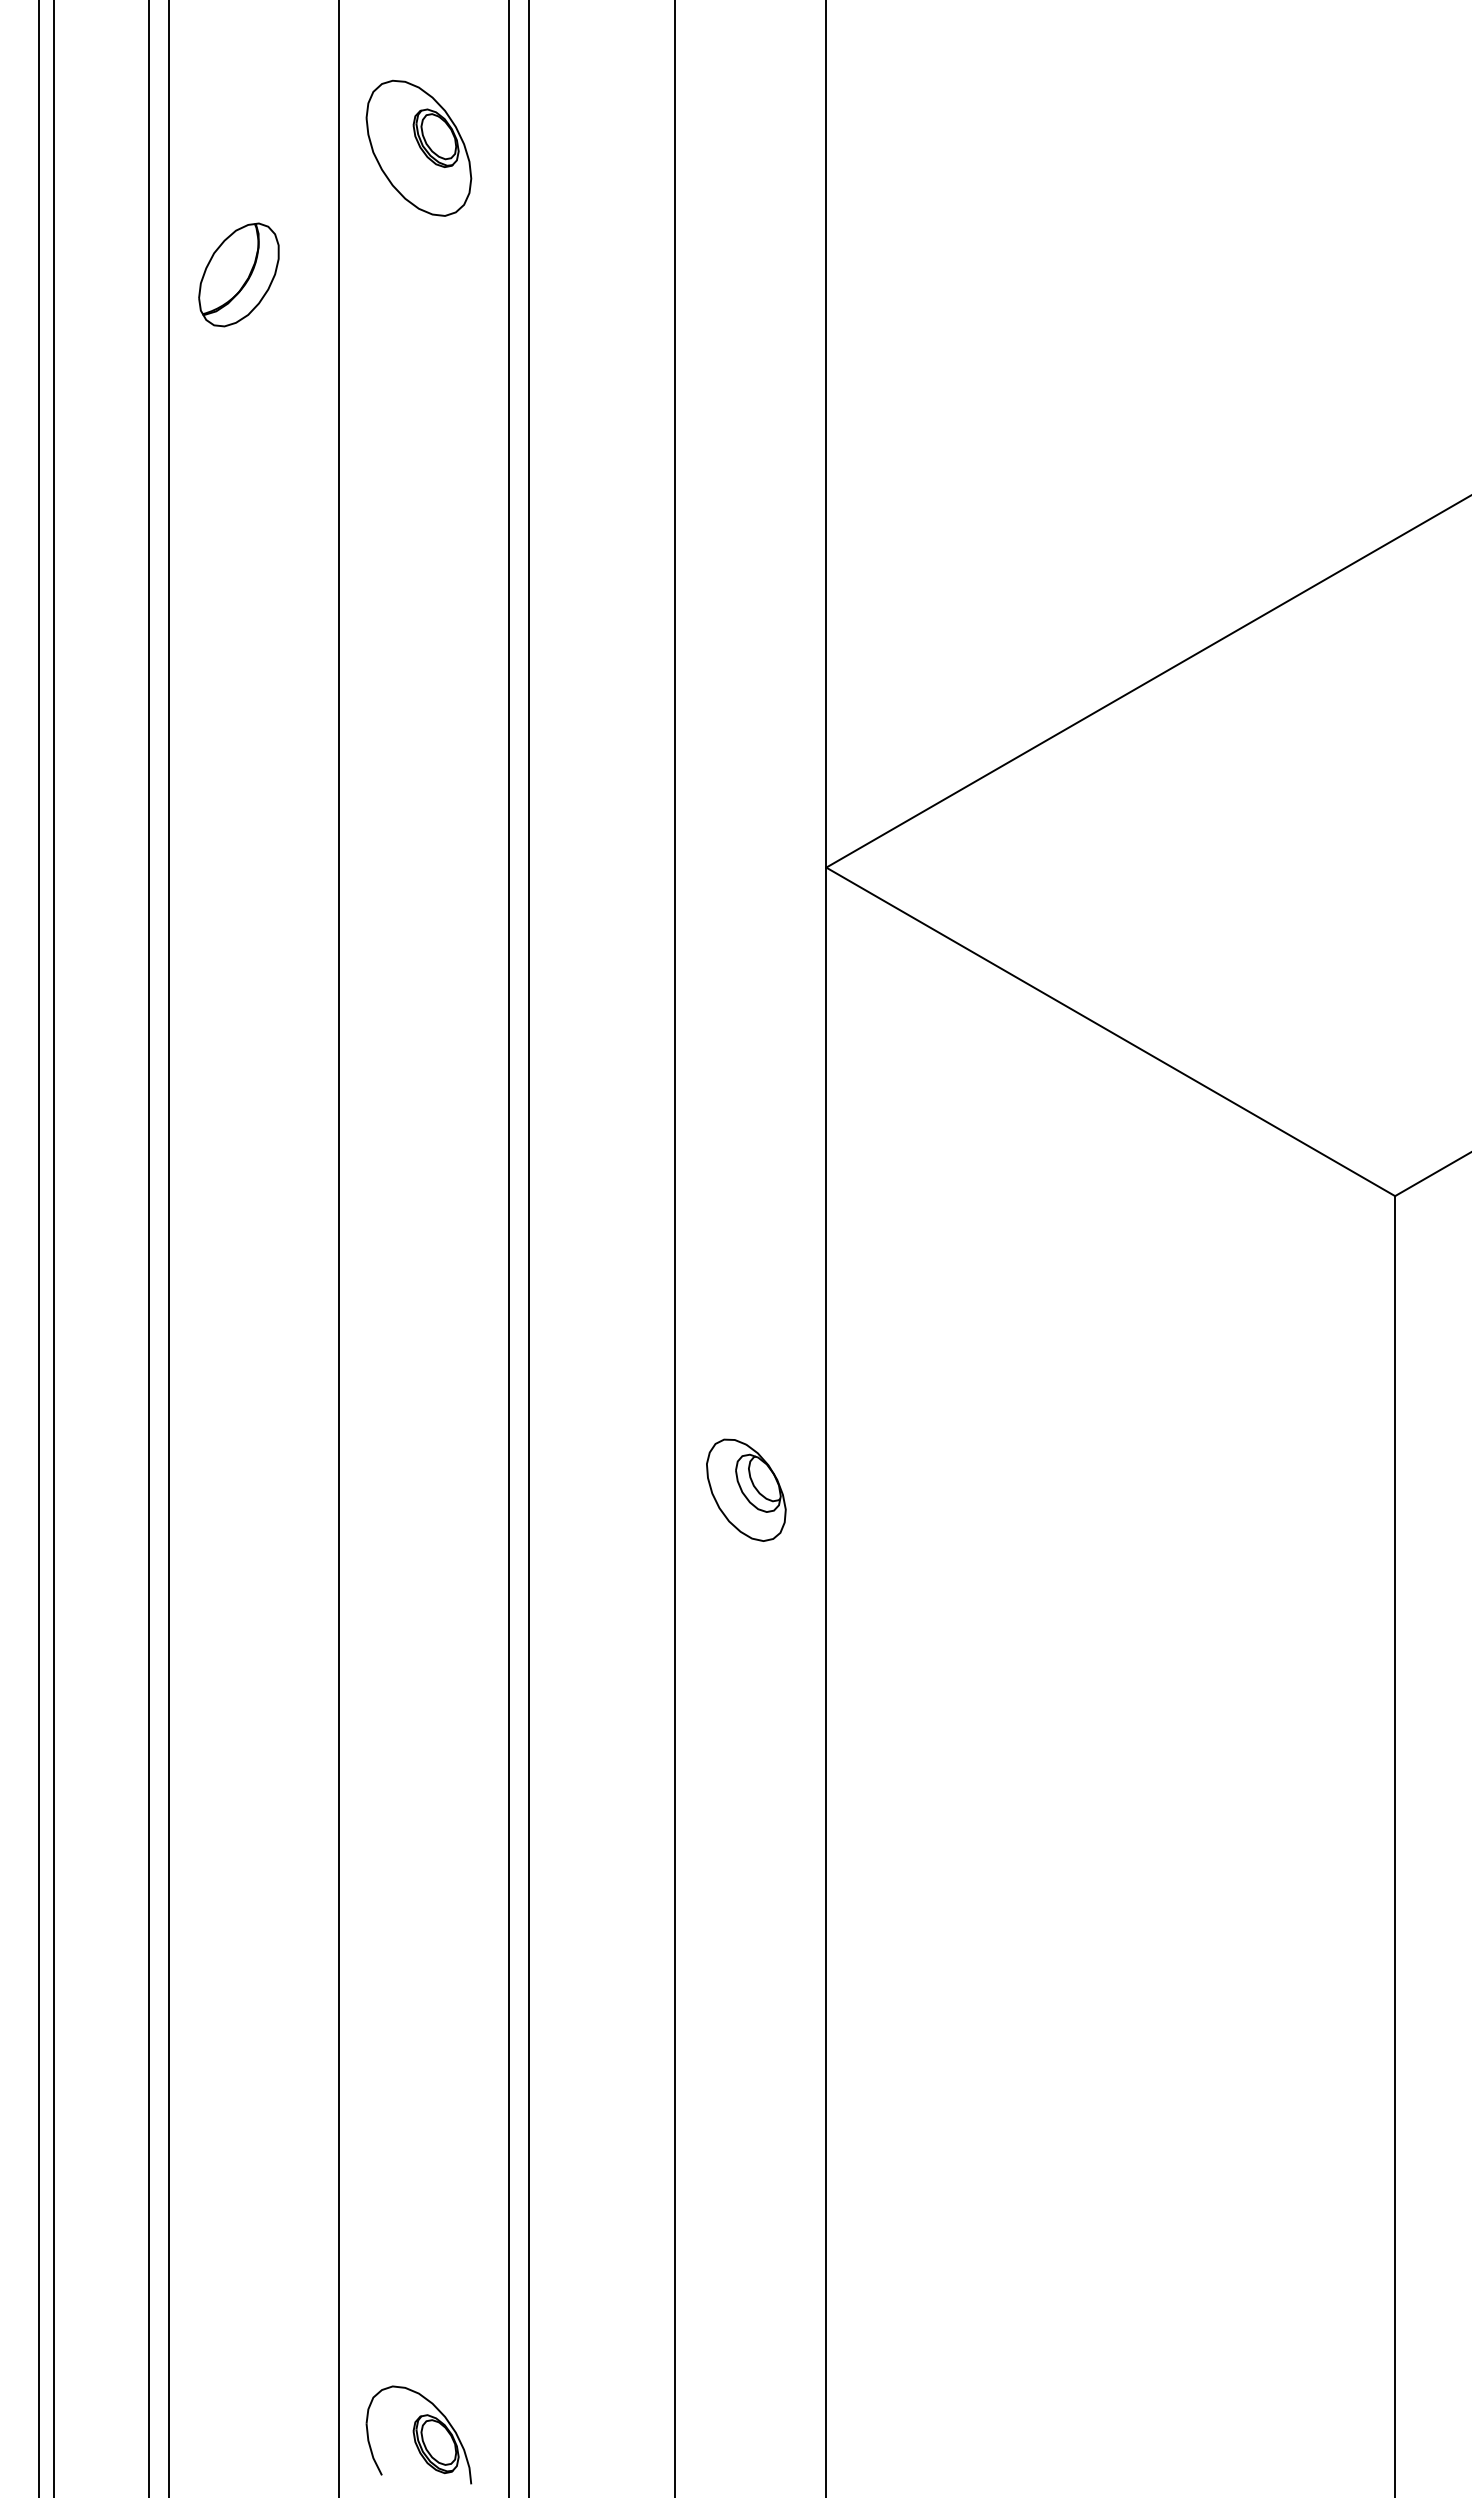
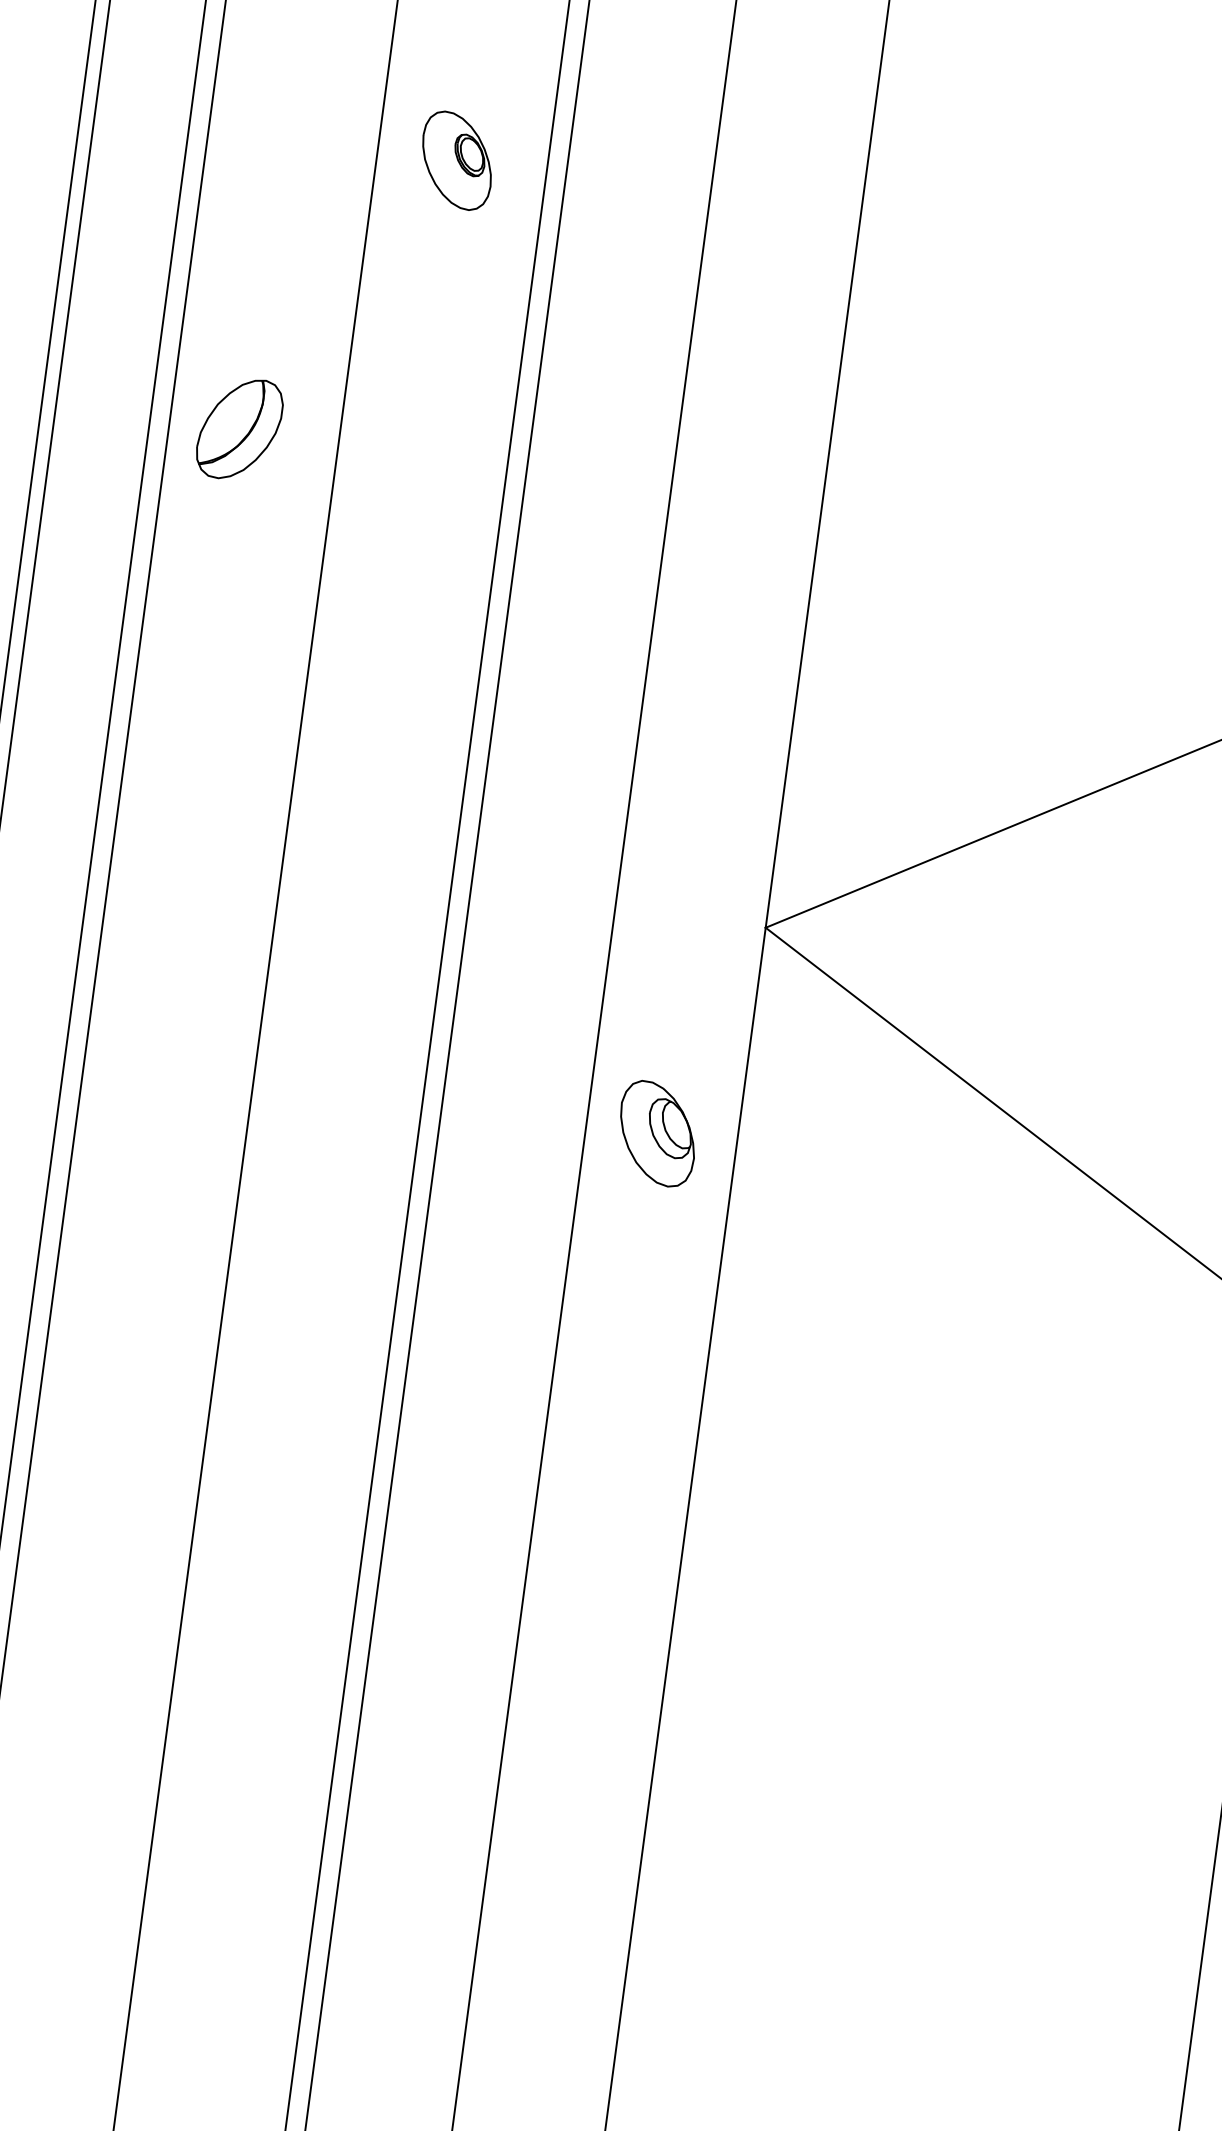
part: (418, 147) -> (456, 160), size x0.7
part: (238, 274) -> (239, 428), moved
part: (746, 1489) -> (657, 1133), moved

